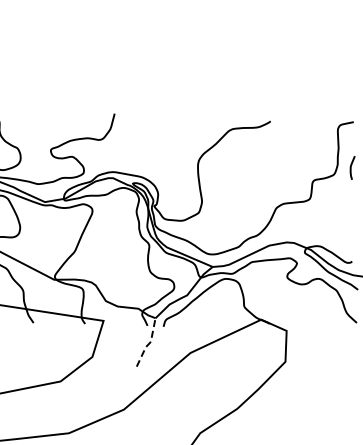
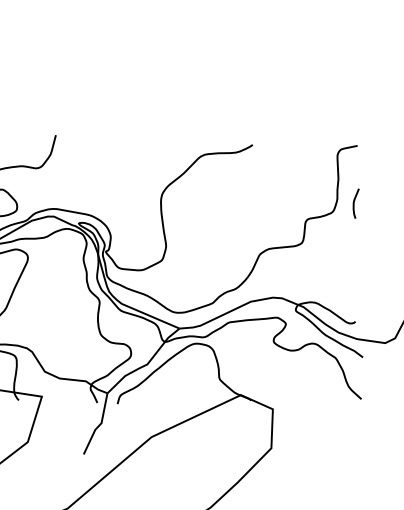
line: (149, 343) -> (99, 425), dashed -> solid

